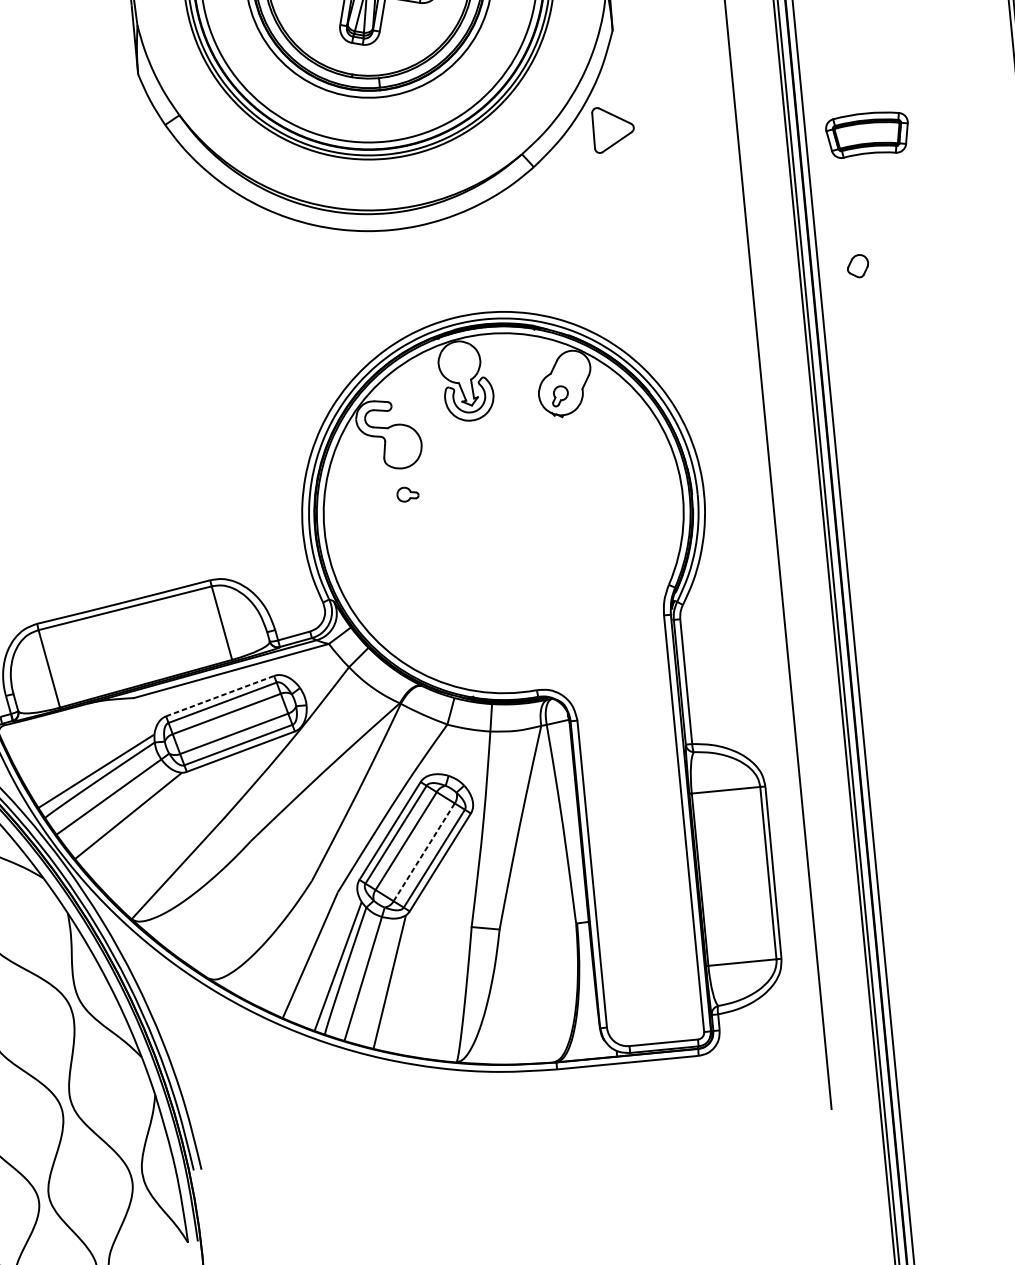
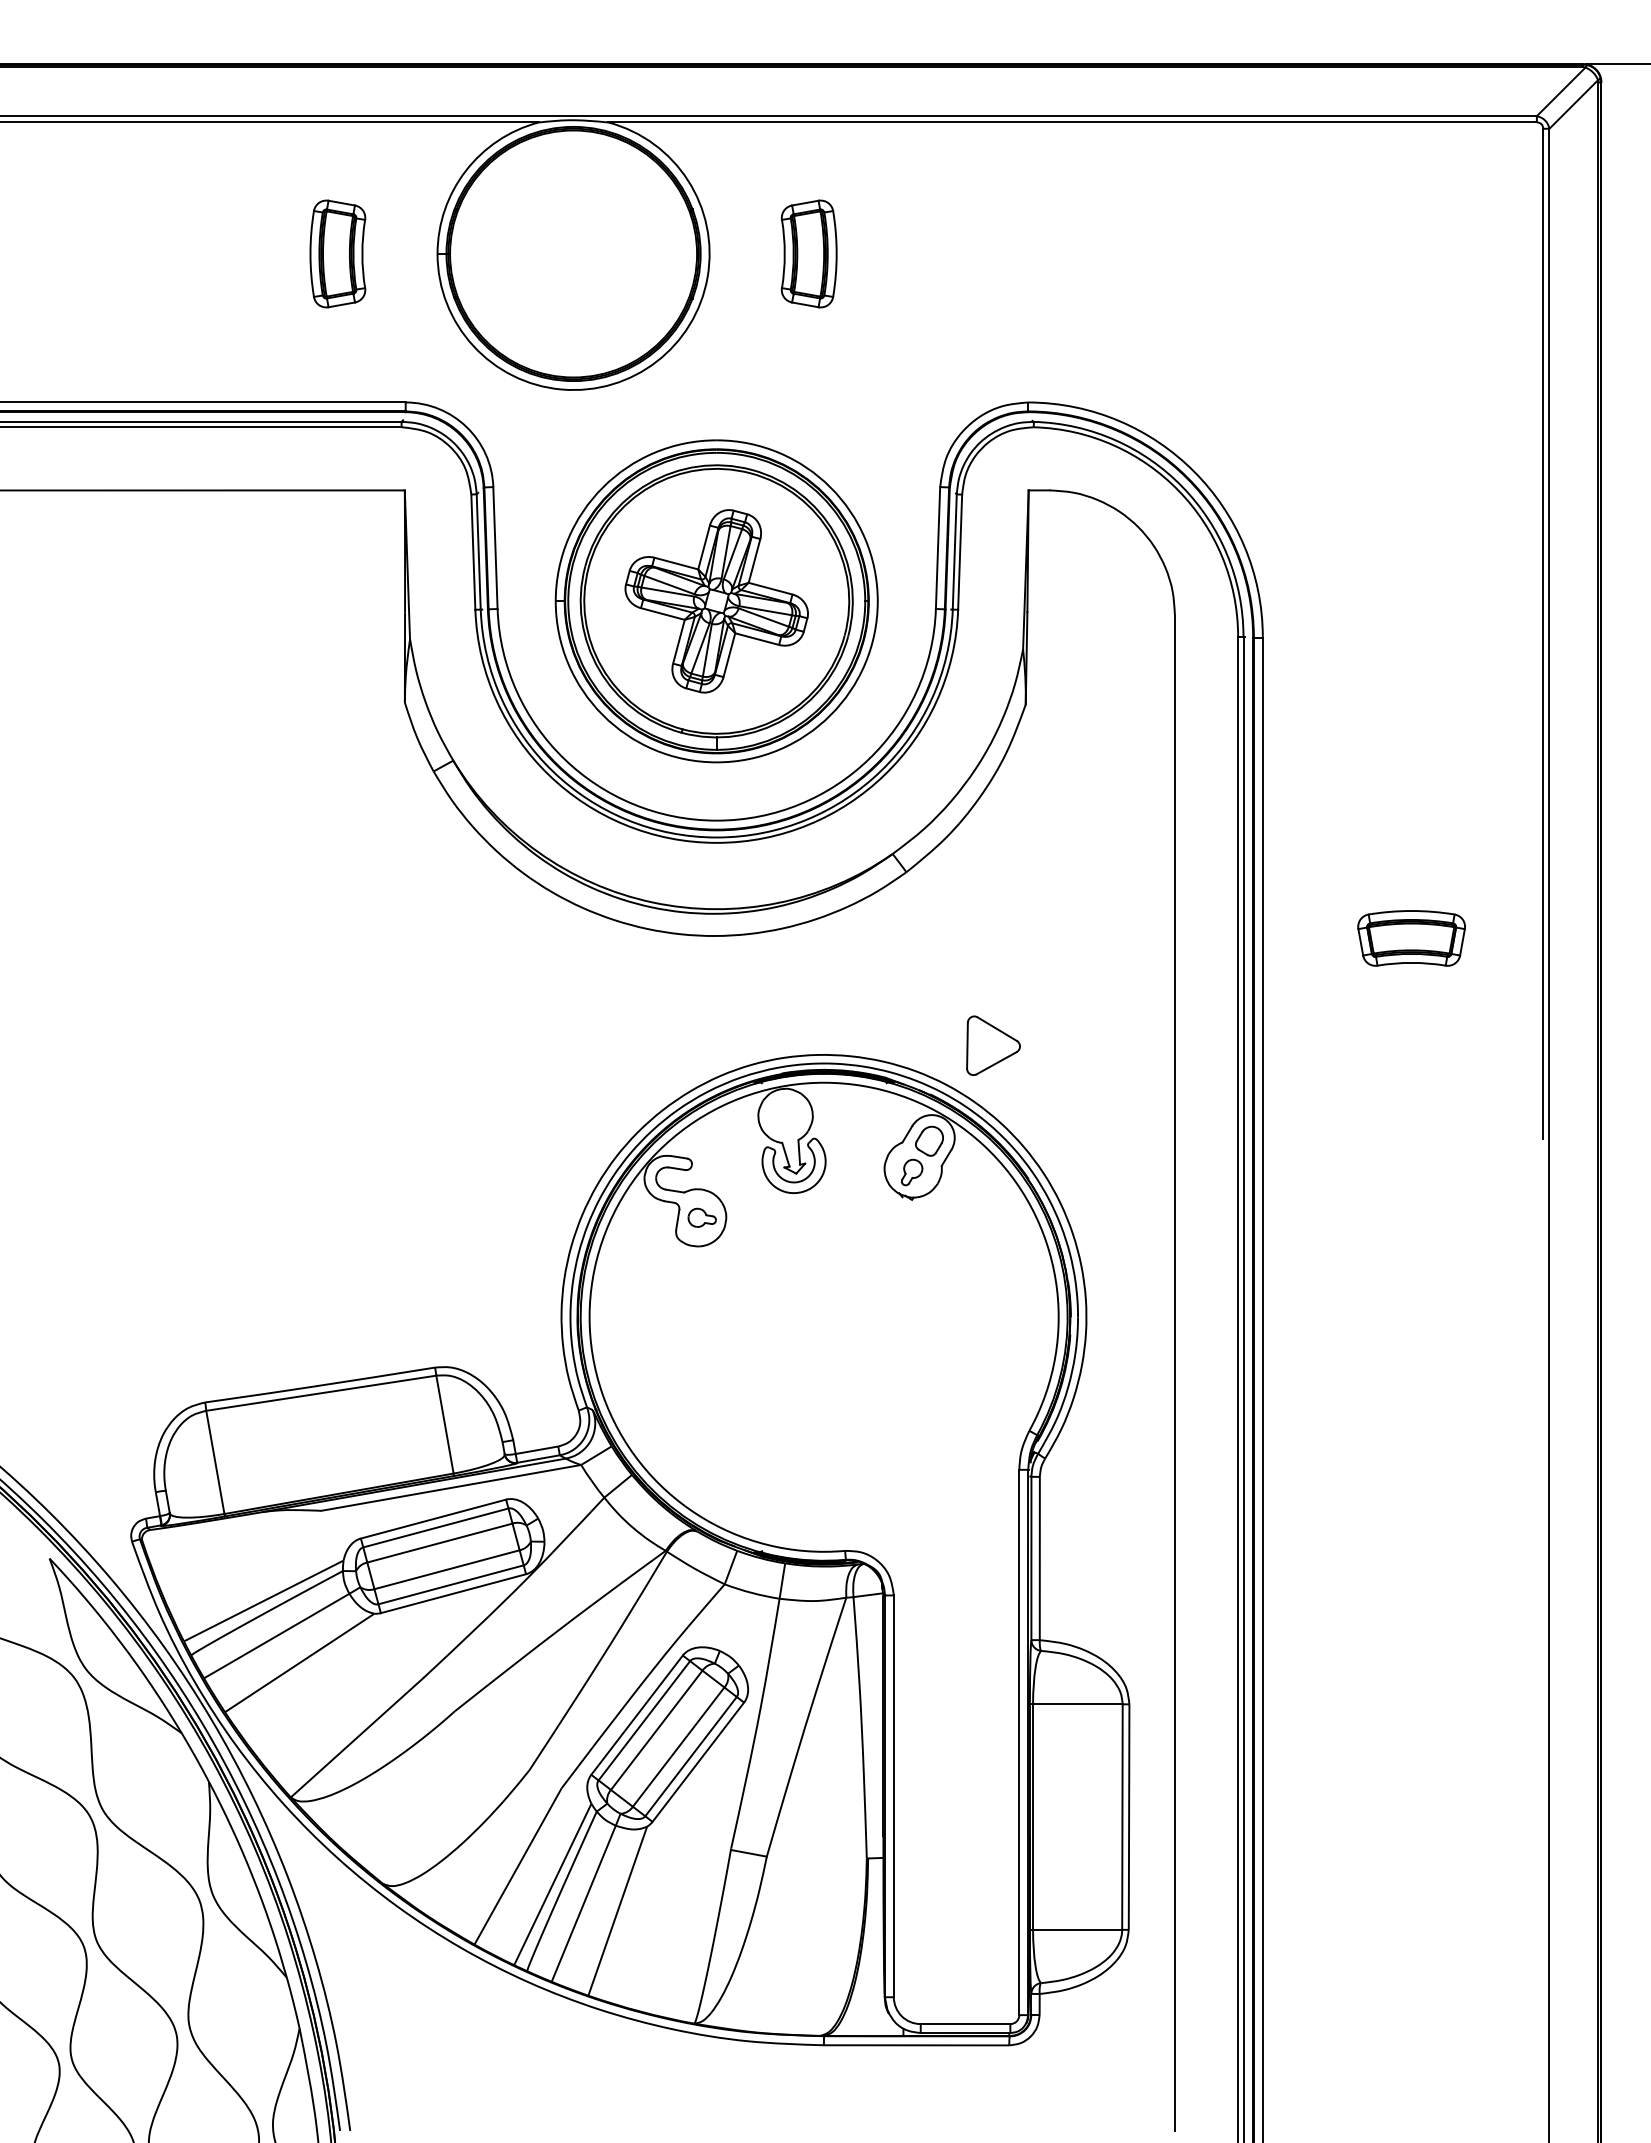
part: (613, 128) -> (993, 1045), moved
part: (867, 134) -> (1411, 938), moved
part: (857, 265) -> (929, 1140), moved
part: (407, 494) -> (701, 1217), moved
line: (220, 695) -> (433, 1518), dashed -> solid
line: (424, 851) -> (678, 1746), dashed -> solid

